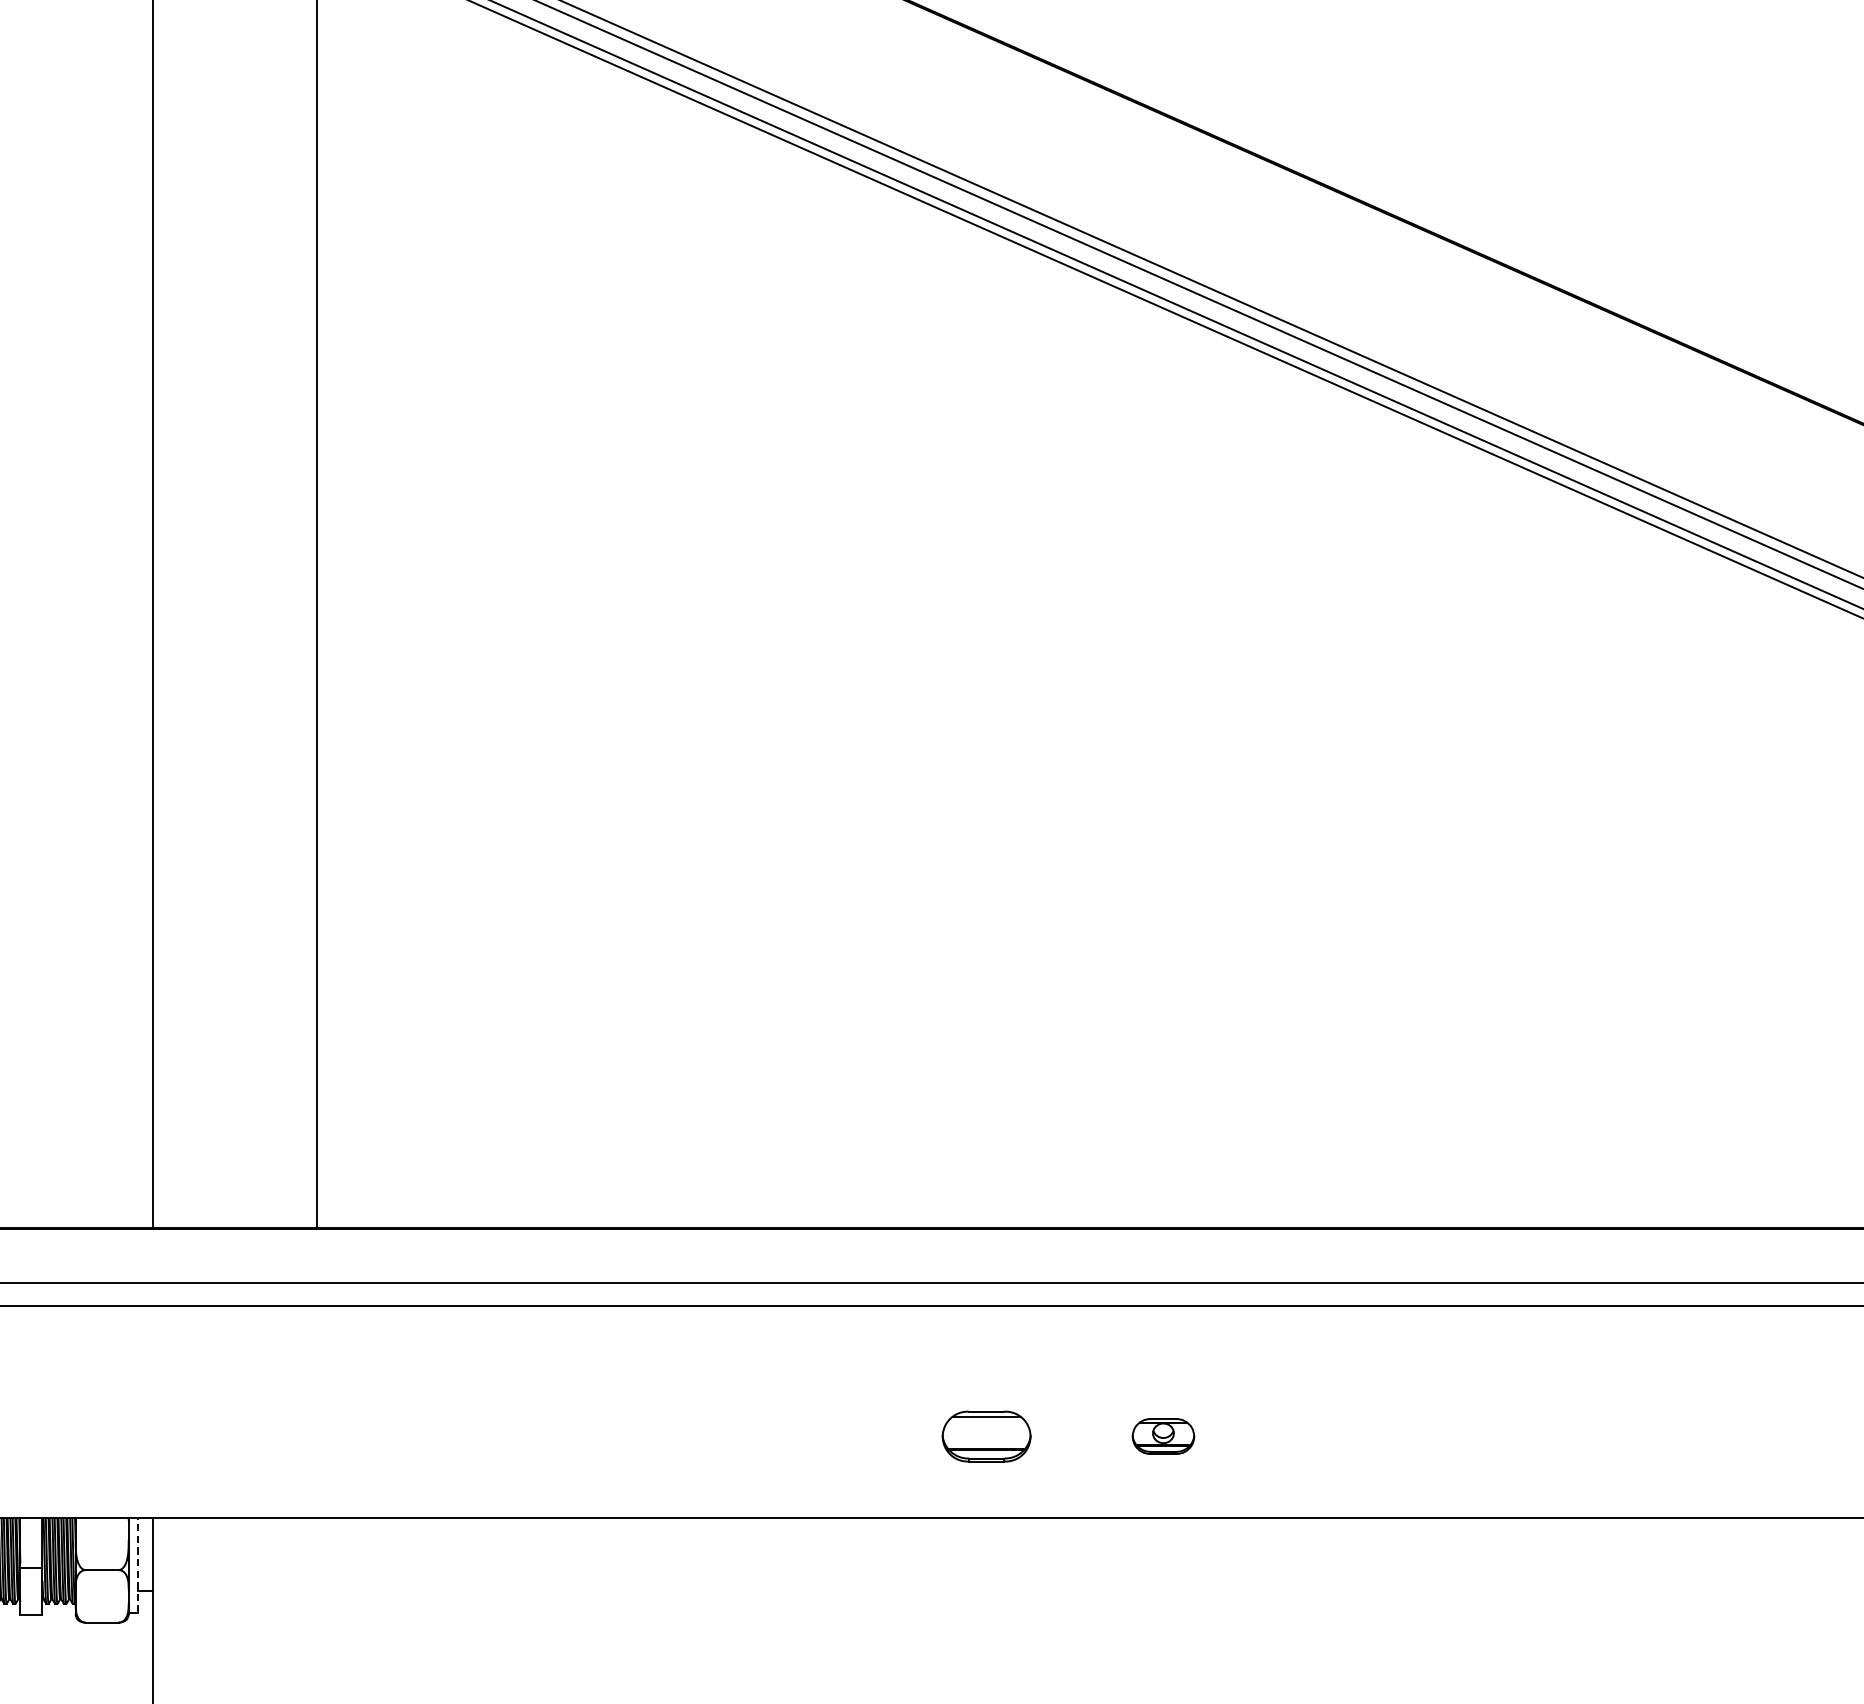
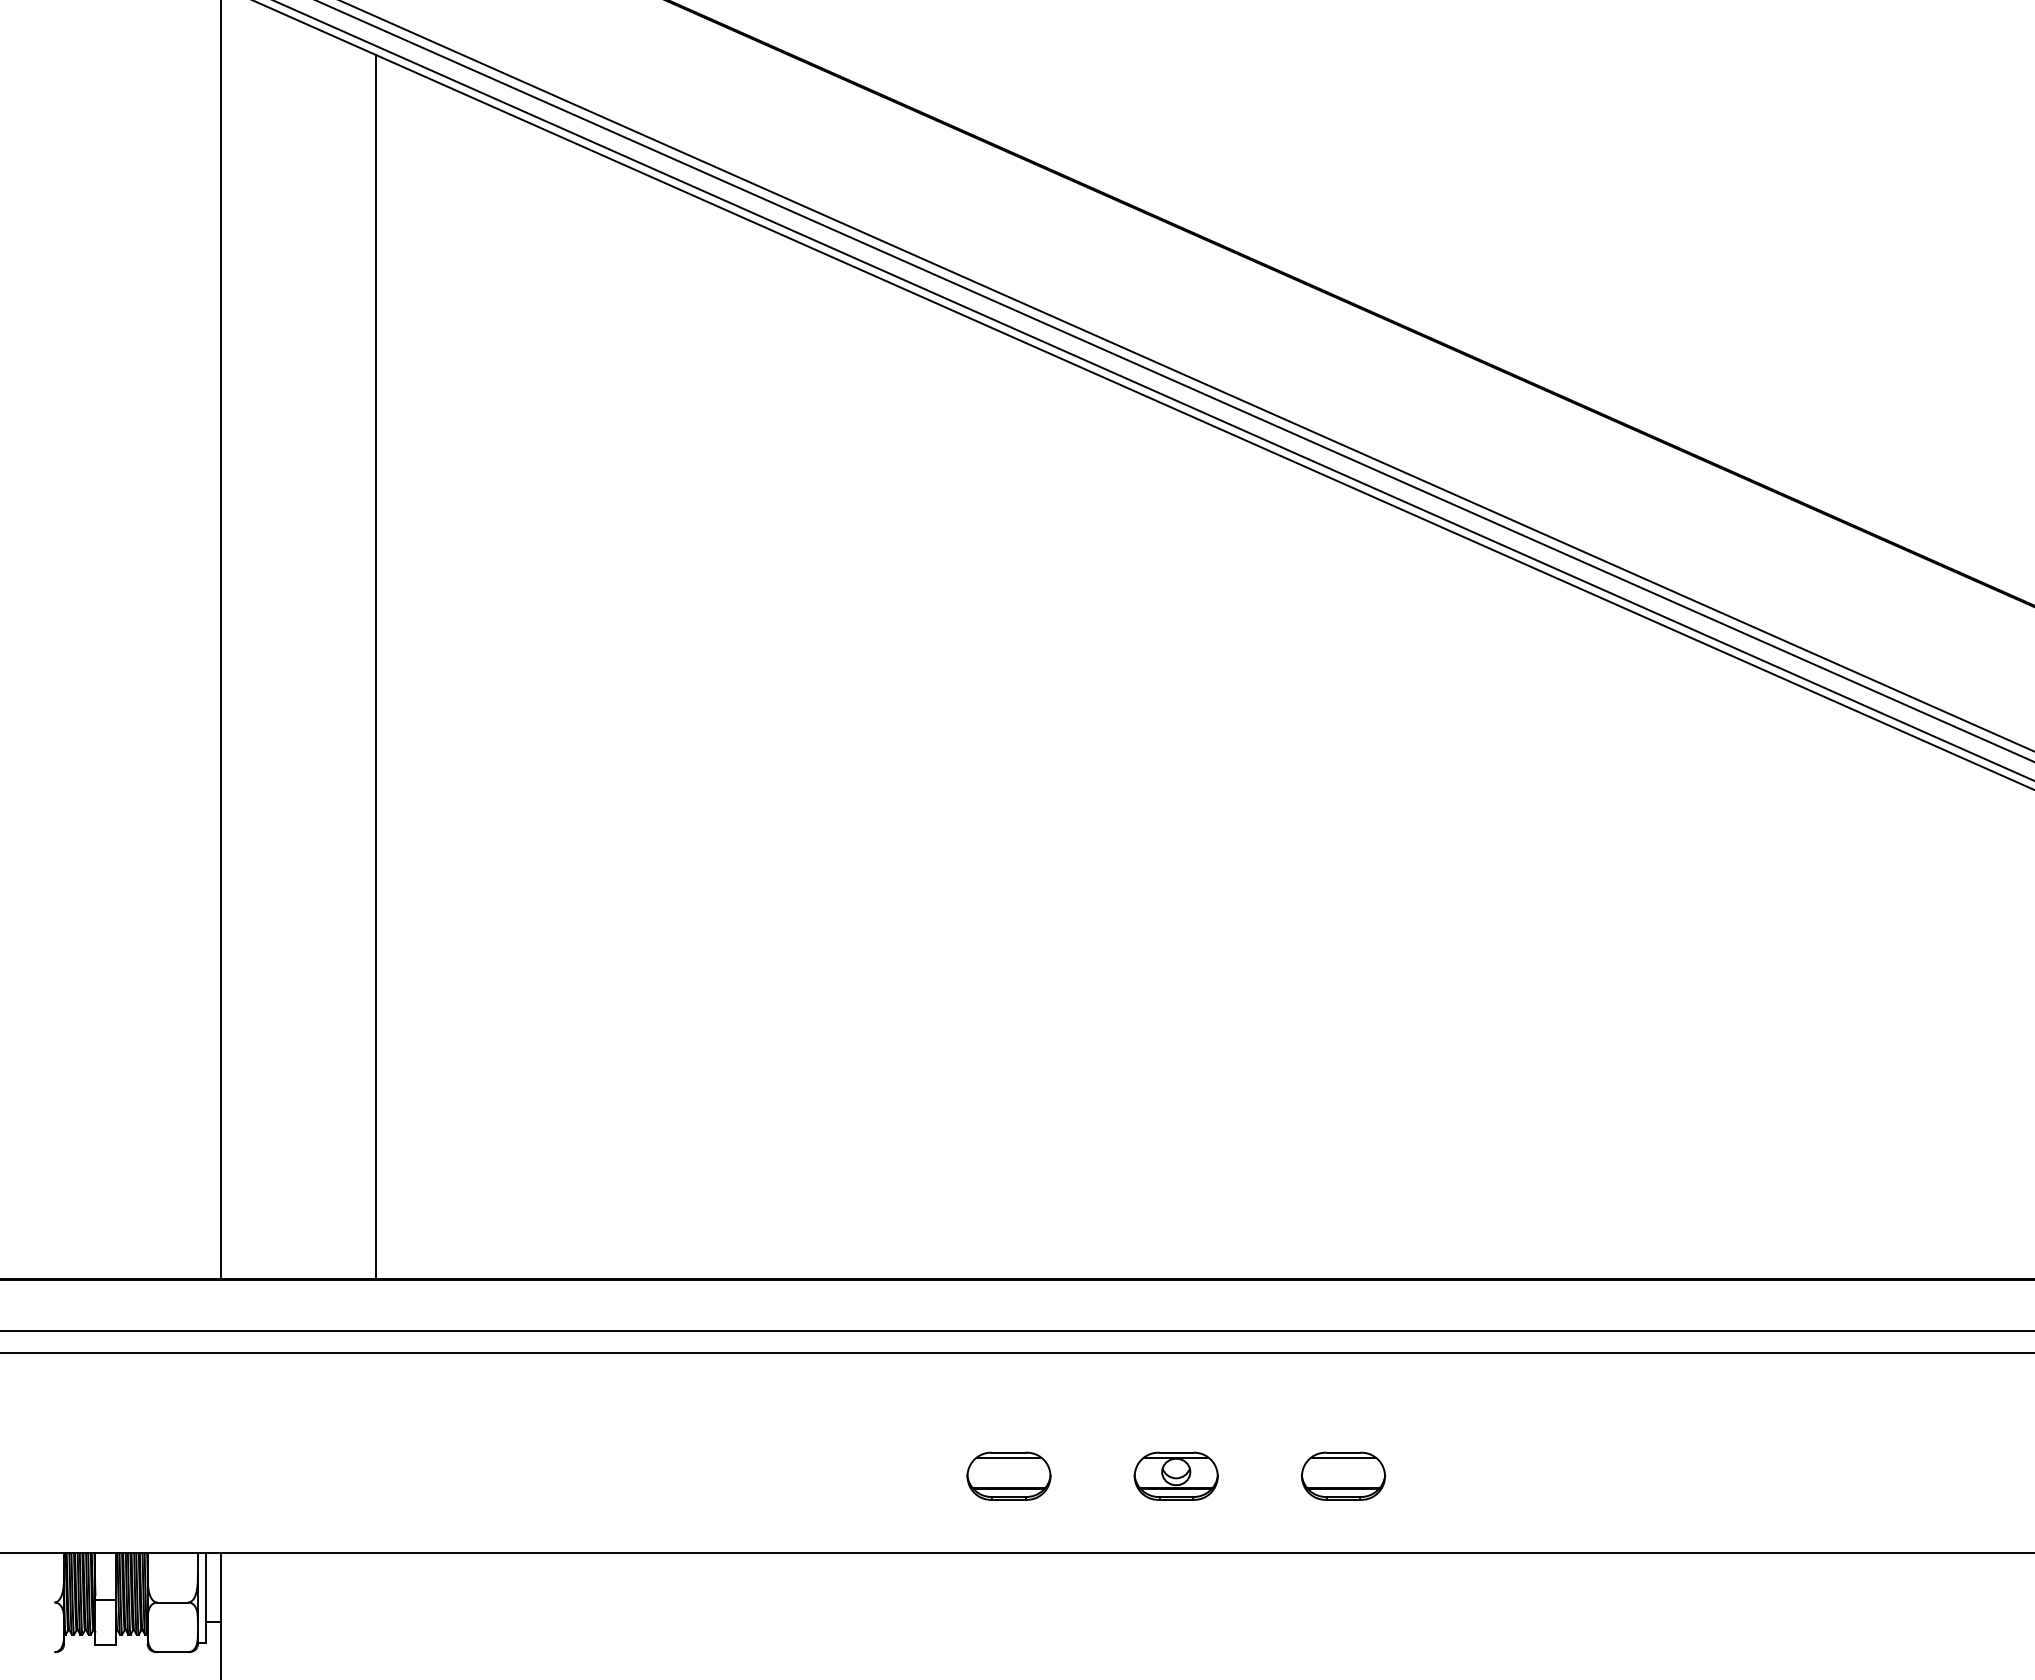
part: (1162, 1435) -> (1175, 1475), size x1.43
part: (1340, 1435) -> (1343, 1475), added
line: (137, 1565) -> (206, 1598), dashed -> solid

